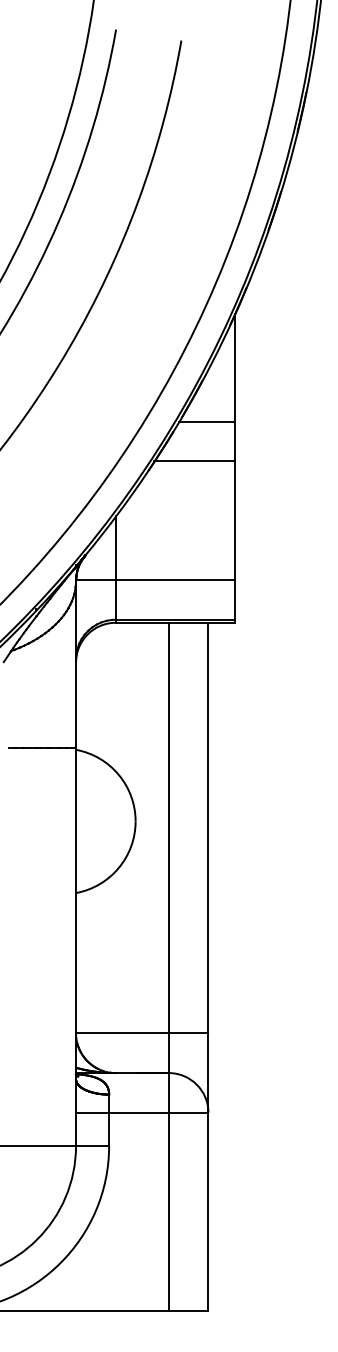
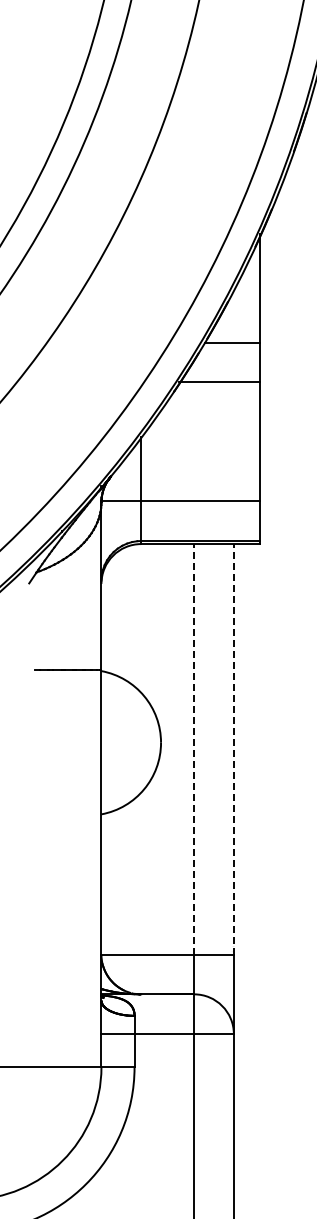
line: (168, 827) -> (193, 748), solid -> dashed
line: (208, 827) -> (233, 748), solid -> dashed

